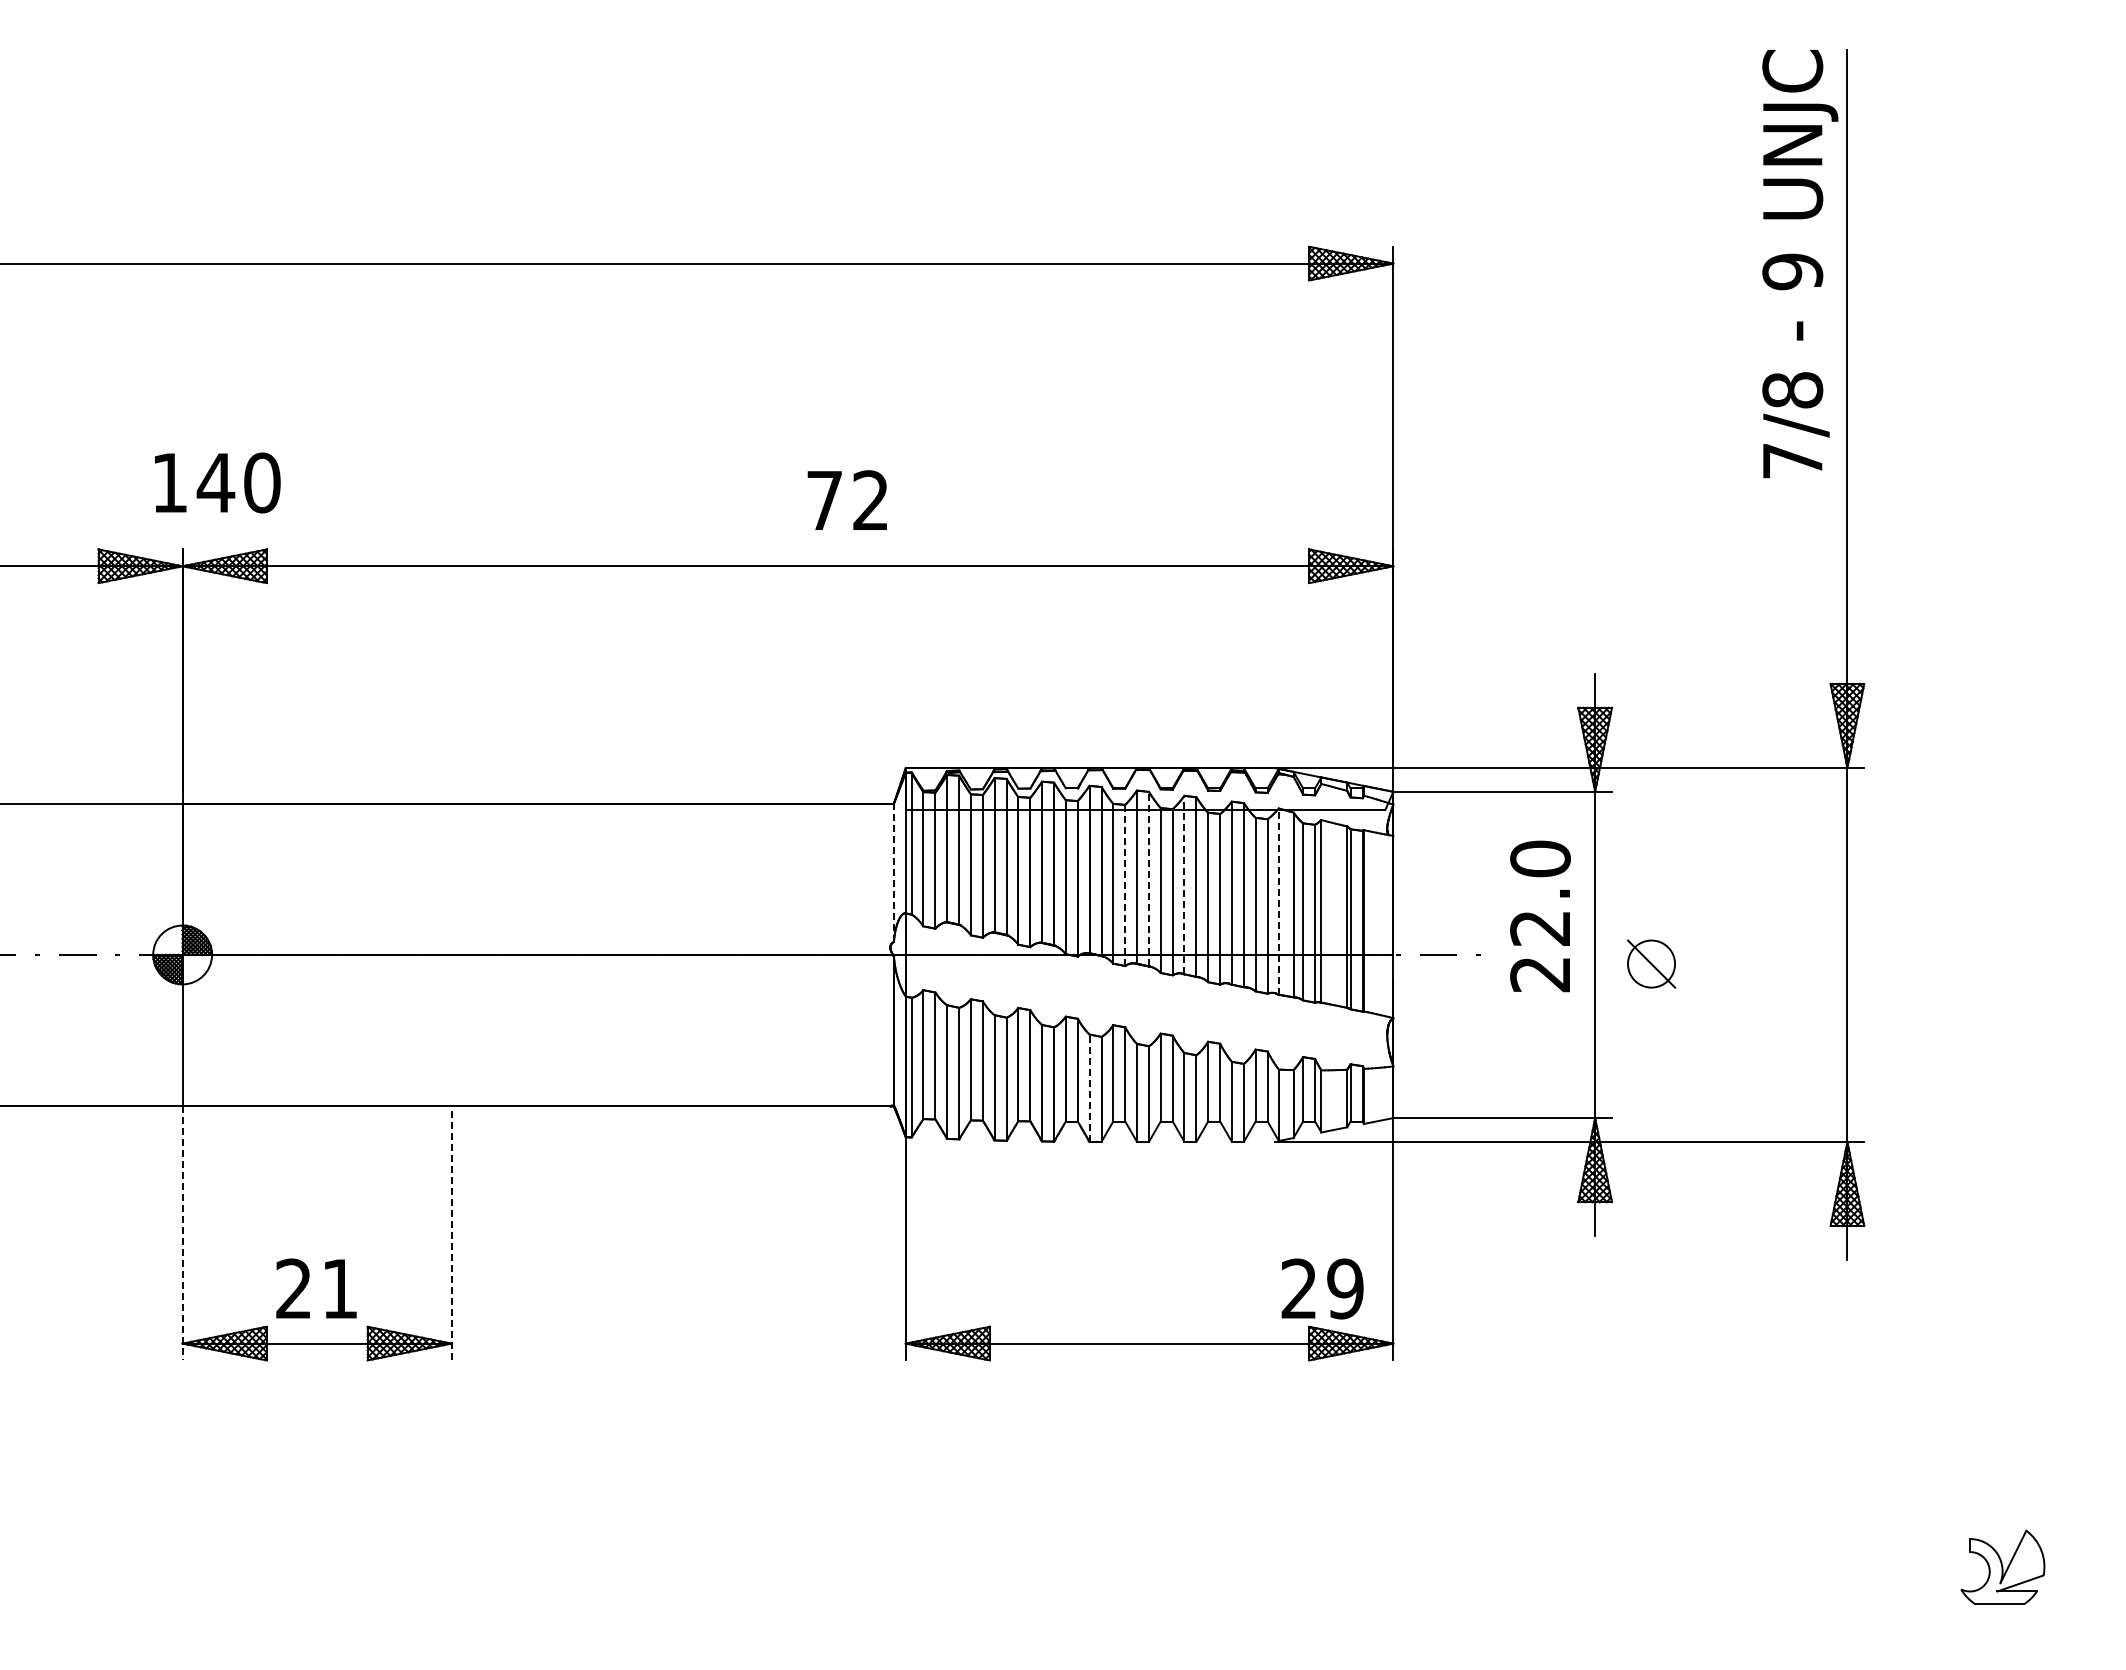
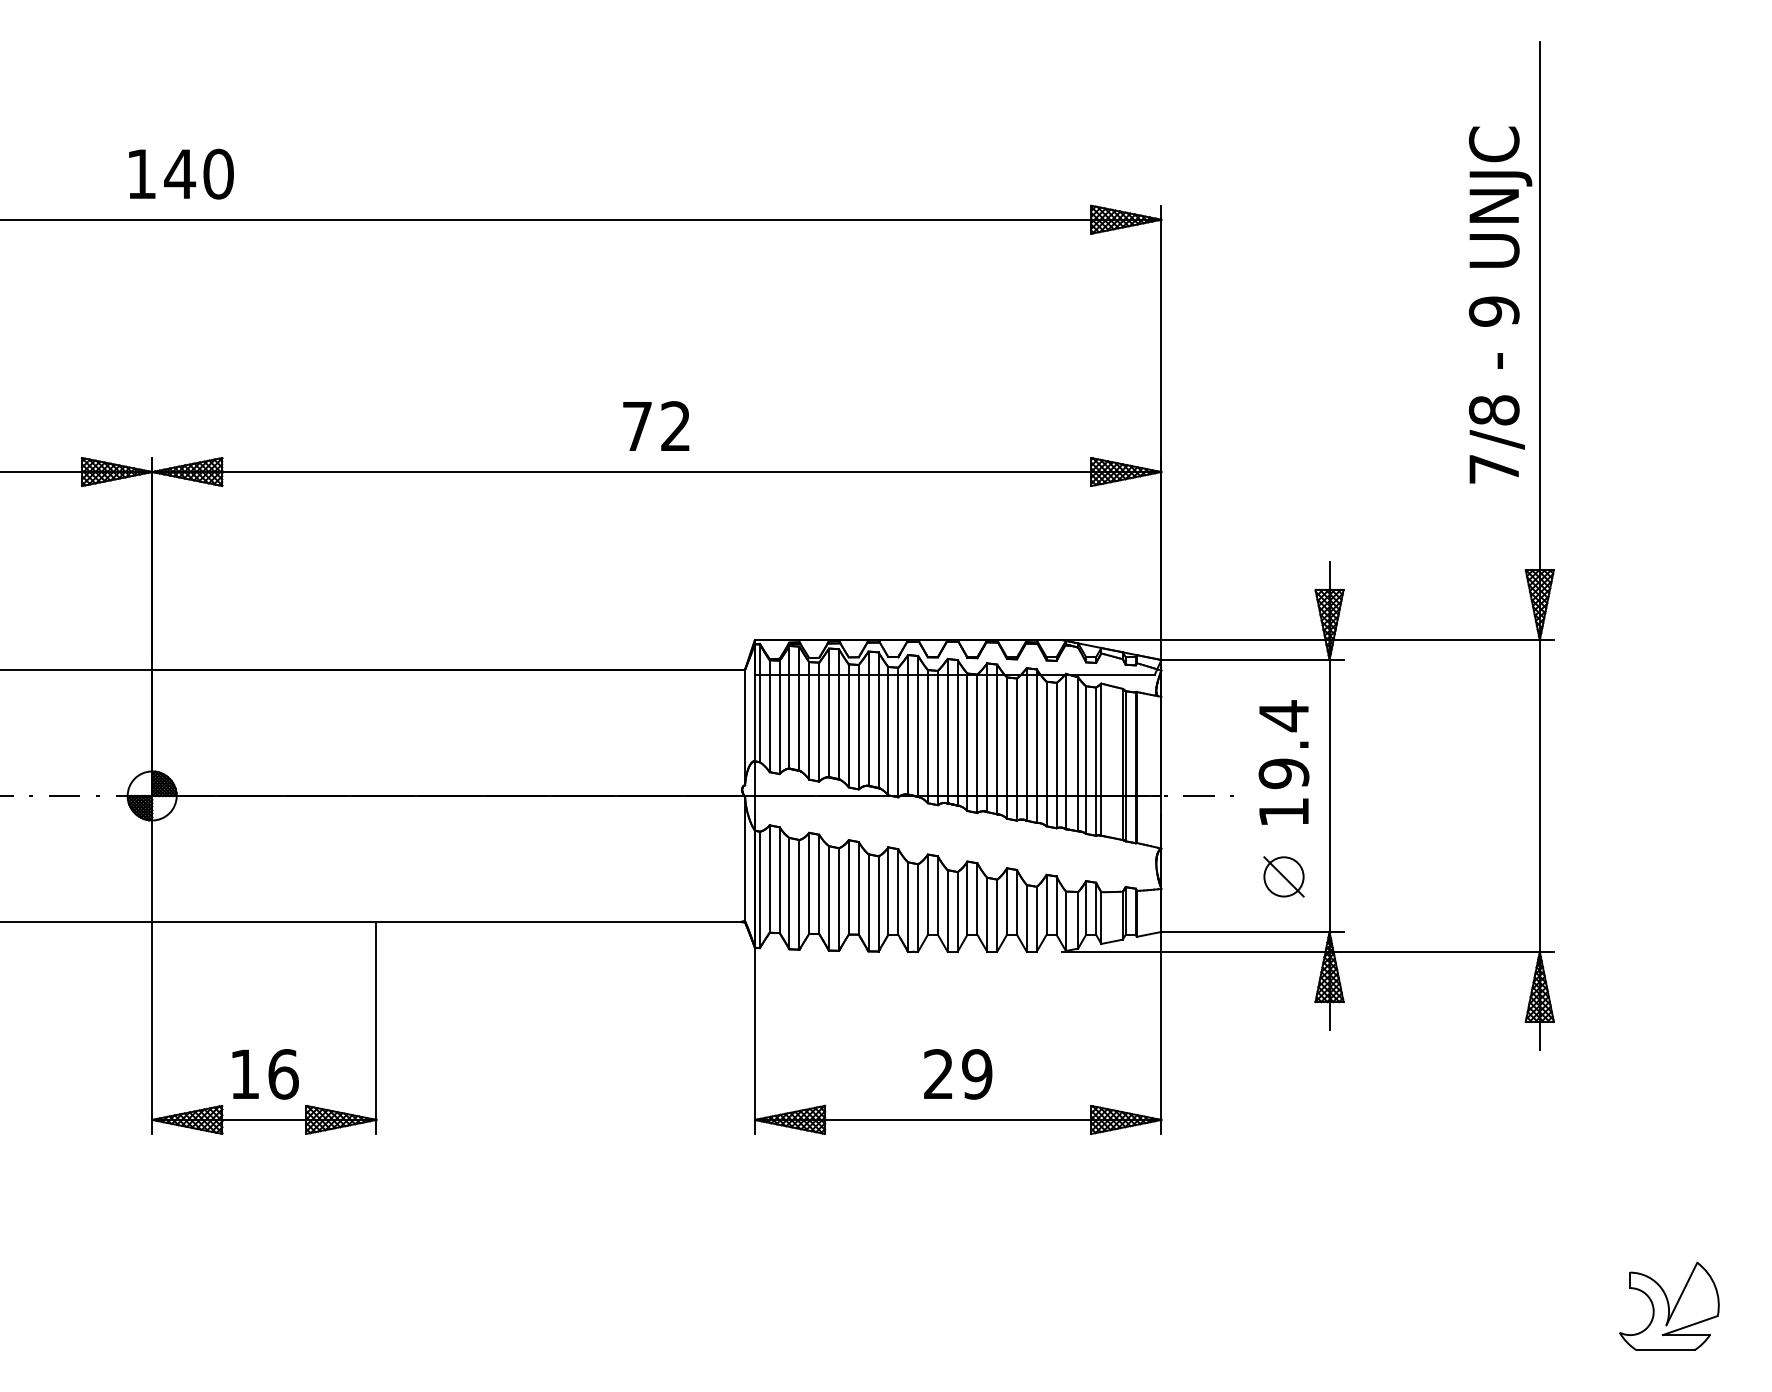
text: (1800, 264) -> (1500, 305), moved
text: (217, 482) -> (181, 173), moved
text: (846, 499) -> (655, 425), moved
line: (893, 872) -> (744, 727), dashed -> solid
line: (1149, 878) -> (958, 732), dashed -> solid
line: (1184, 884) -> (987, 737), dashed -> solid
line: (1125, 885) -> (938, 738), dashed -> solid
line: (1278, 901) -> (1065, 751), dashed -> solid
text: (1540, 916) -> (1283, 763), 22.0 -> 19.4
part: (1651, 963) -> (1283, 876), moved
line: (1089, 1088) -> (908, 907), dashed -> solid
line: (451, 1232) -> (376, 1027), dashed -> solid
line: (182, 1233) -> (152, 1028), dashed -> solid
text: (317, 1288) -> (264, 1073), 21 -> 16
text: (1322, 1288) -> (958, 1073), moved
part: (2002, 1567) -> (1669, 1306), size x1.43

